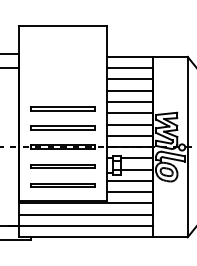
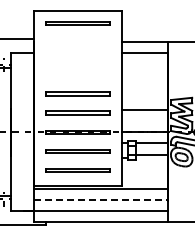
line: (62, 37) -> (77, 22), added
line: (129, 79) -> (144, 64), removed
line: (129, 90) -> (144, 75), removed
line: (129, 102) -> (144, 87), removed
line: (129, 113) -> (144, 98), removed
line: (129, 135) -> (144, 120), removed
line: (129, 180) -> (144, 165), removed
line: (129, 192) -> (144, 177), removed
line: (86, 214) -> (101, 199), solid -> dashed

